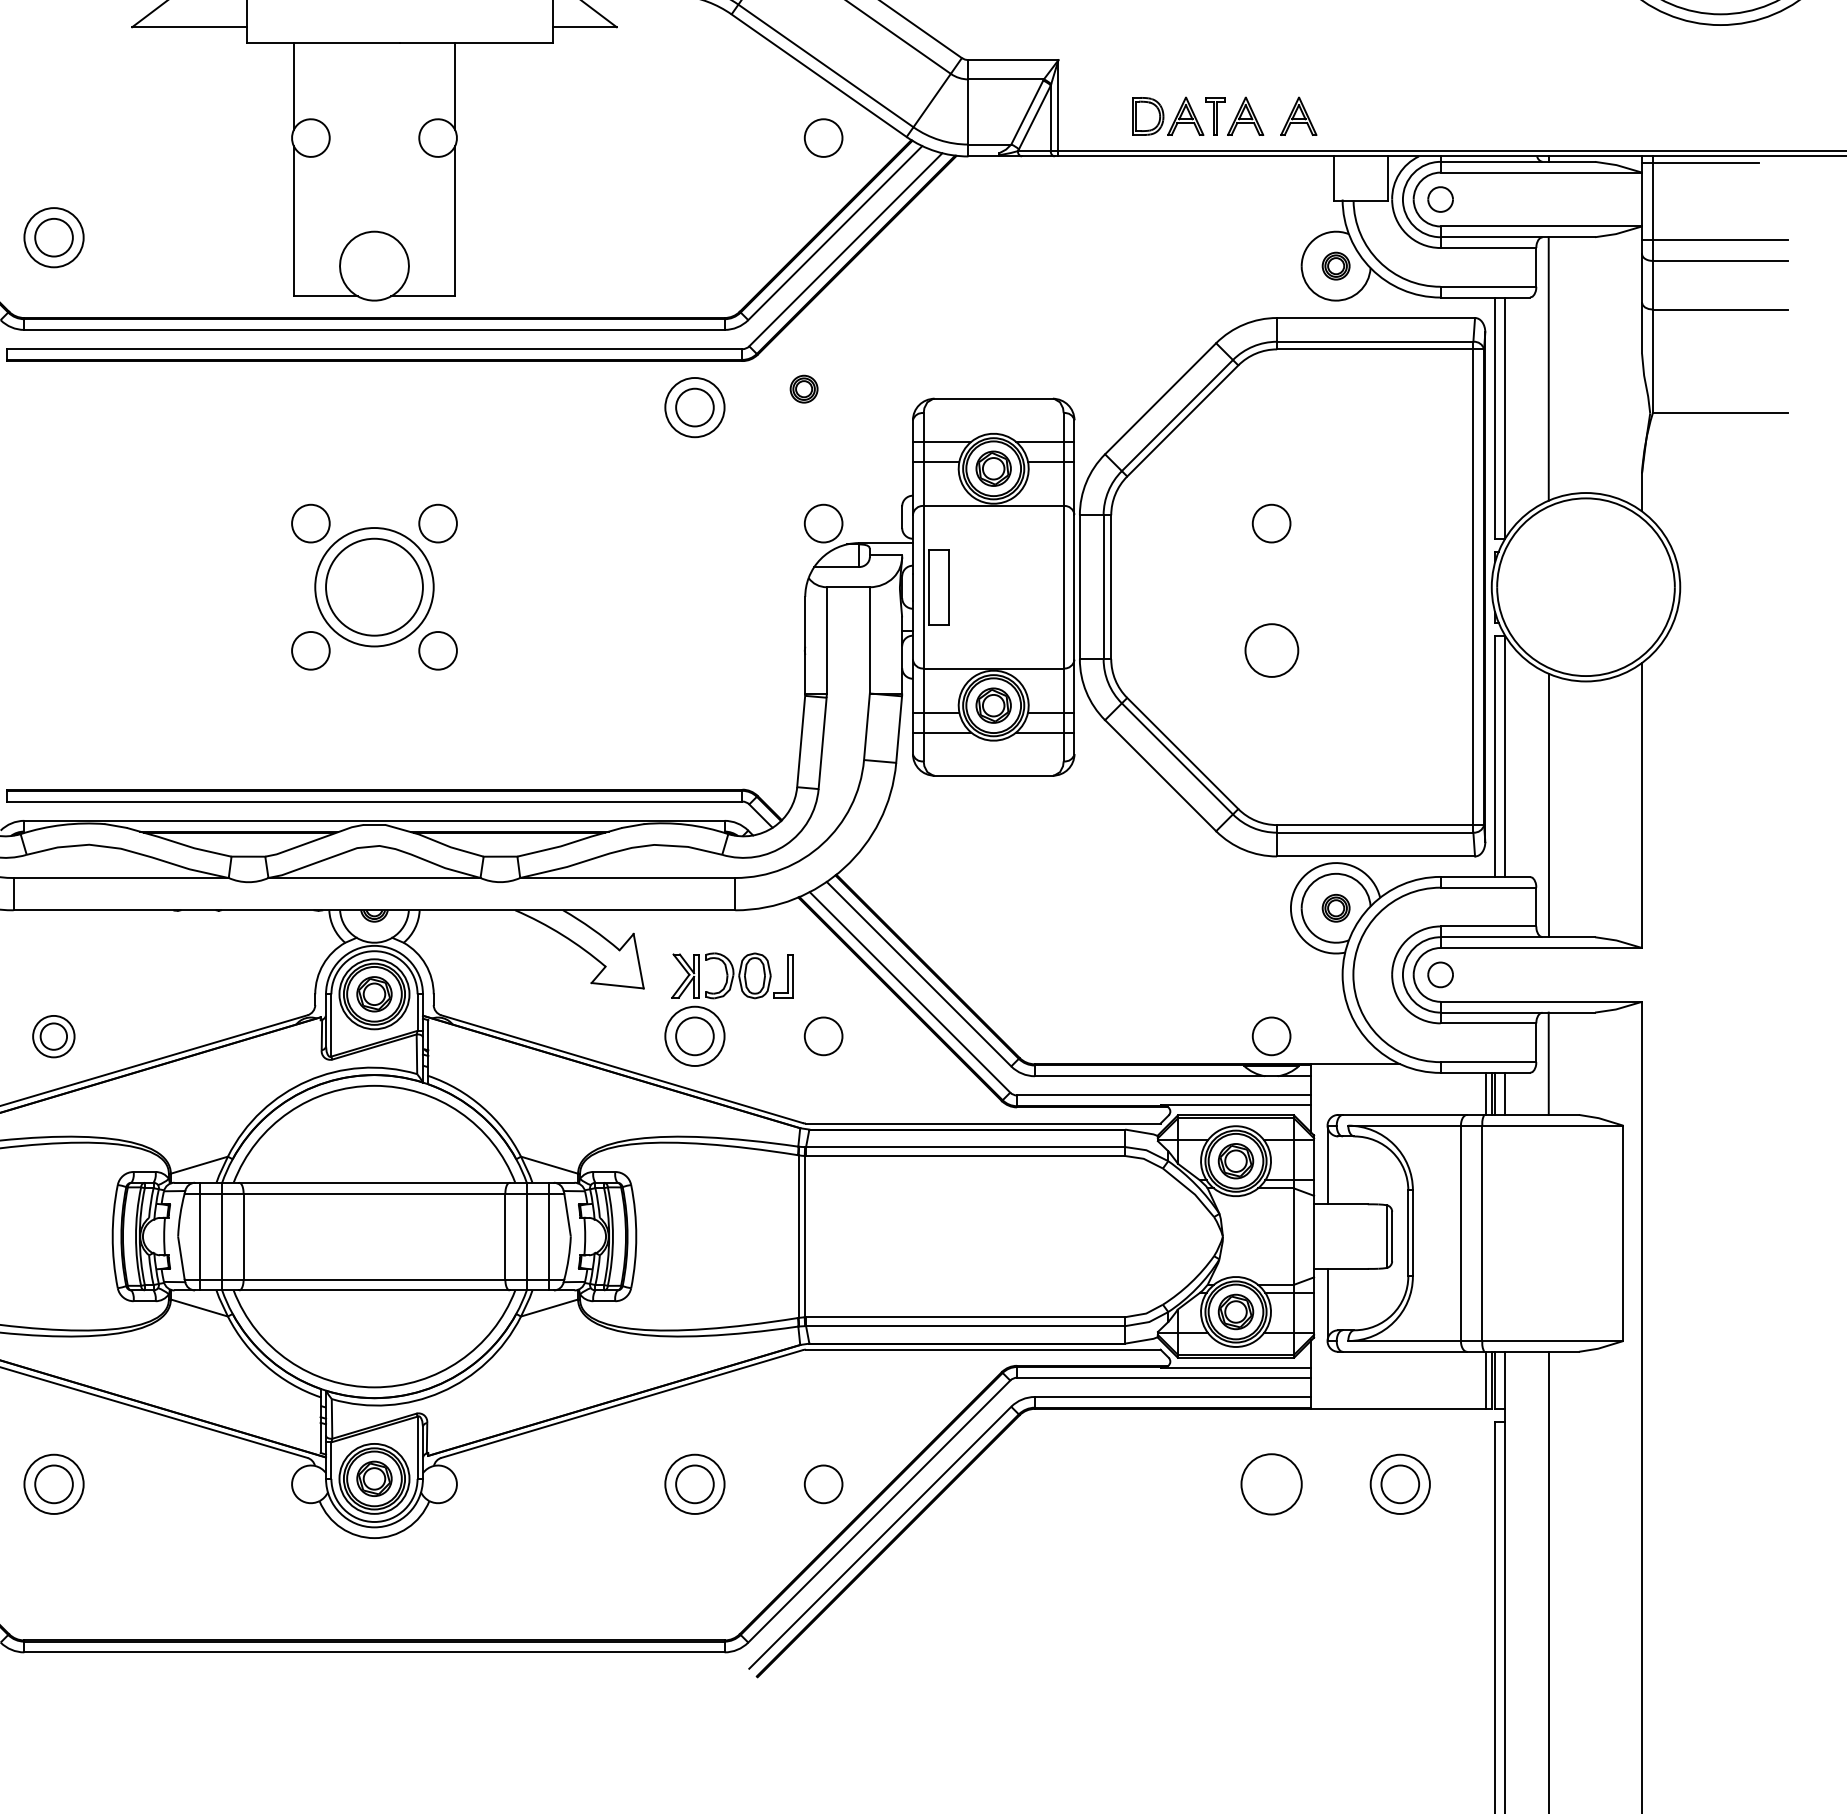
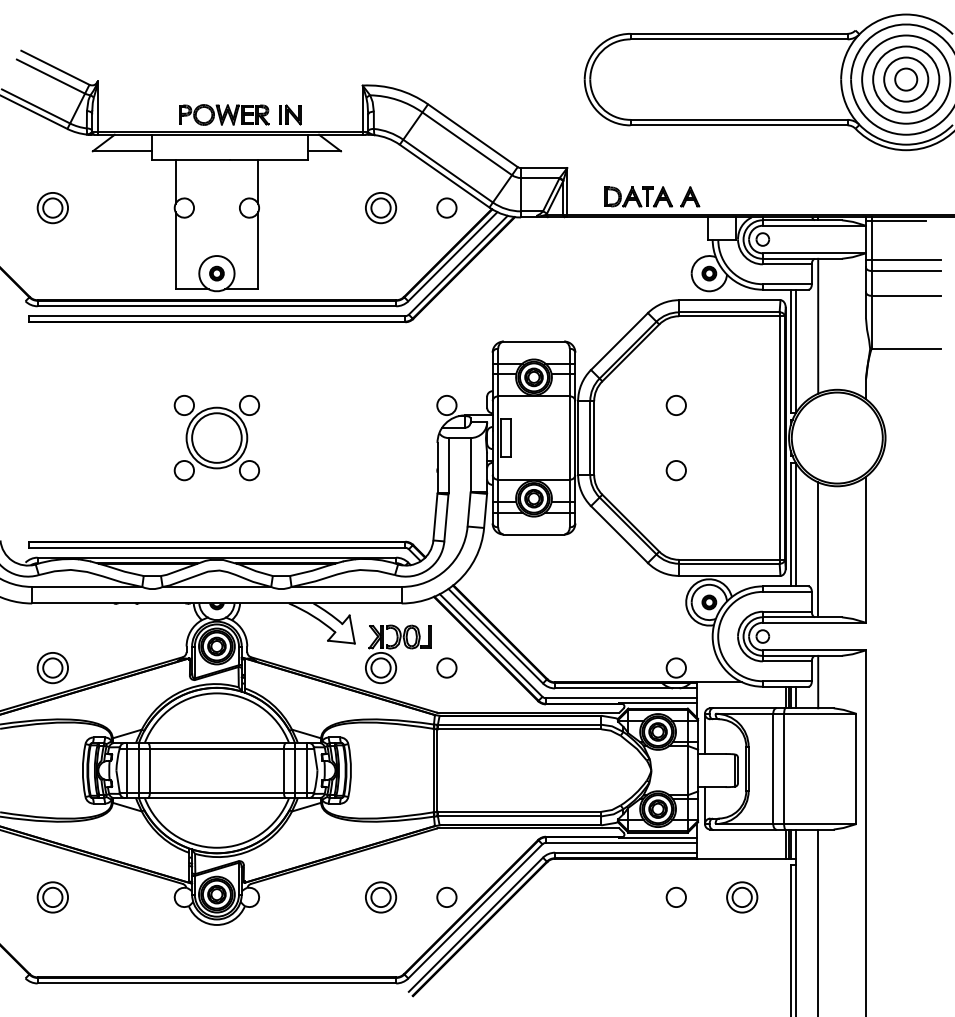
part: (53, 238) -> (52, 208), moved
part: (803, 388) -> (216, 273), moved
part: (695, 408) -> (381, 208), moved
circle: (1270, 650) -> (675, 470), size x0.71
part: (53, 1037) -> (52, 668), size x1.43
circle: (1270, 1484) -> (675, 897), size x0.62

